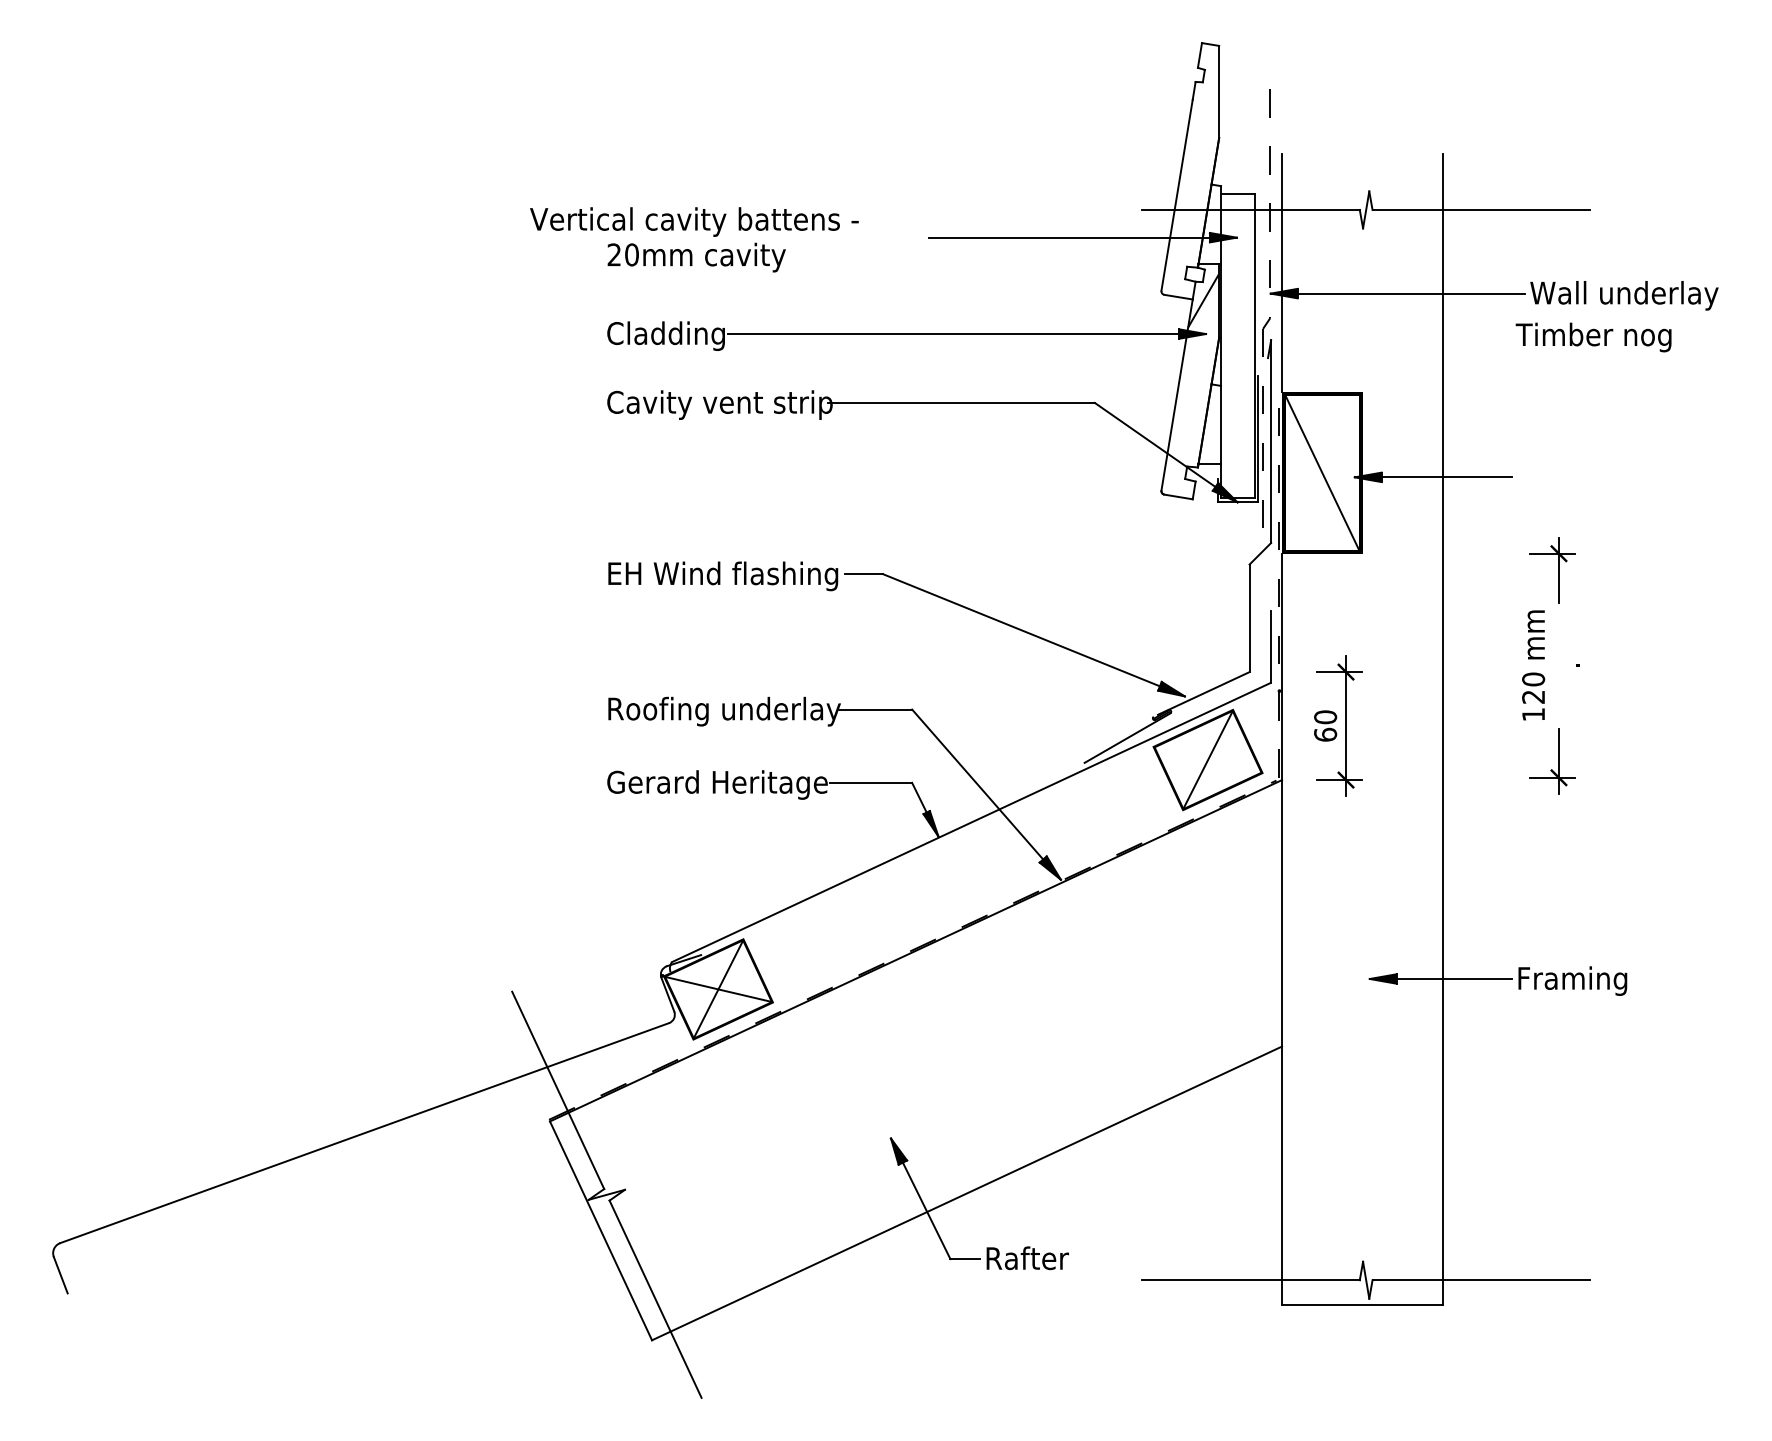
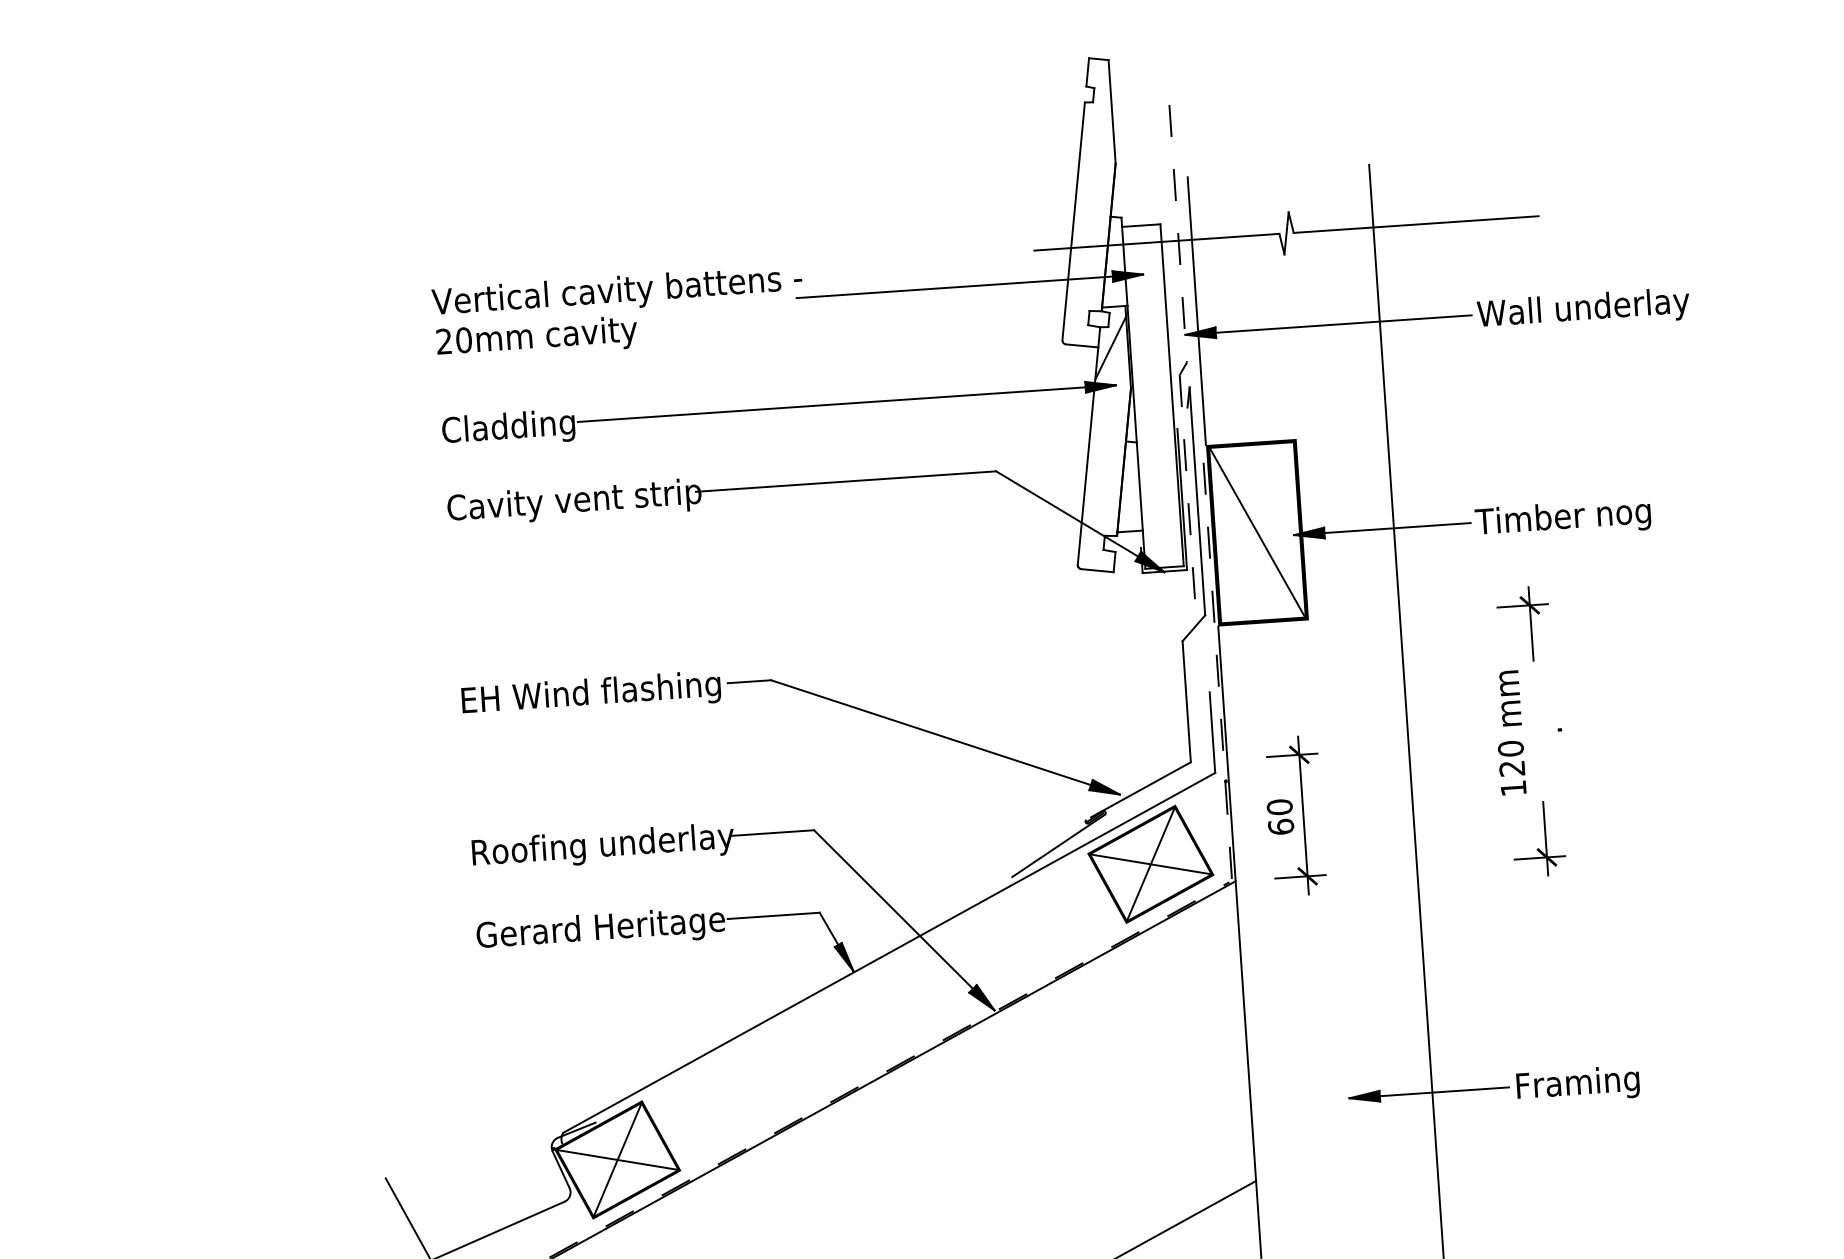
text: (694, 221) -> (617, 292), moved
text: (1593, 337) -> (1562, 519), moved
line: (1207, 759) -> (1150, 863), added

